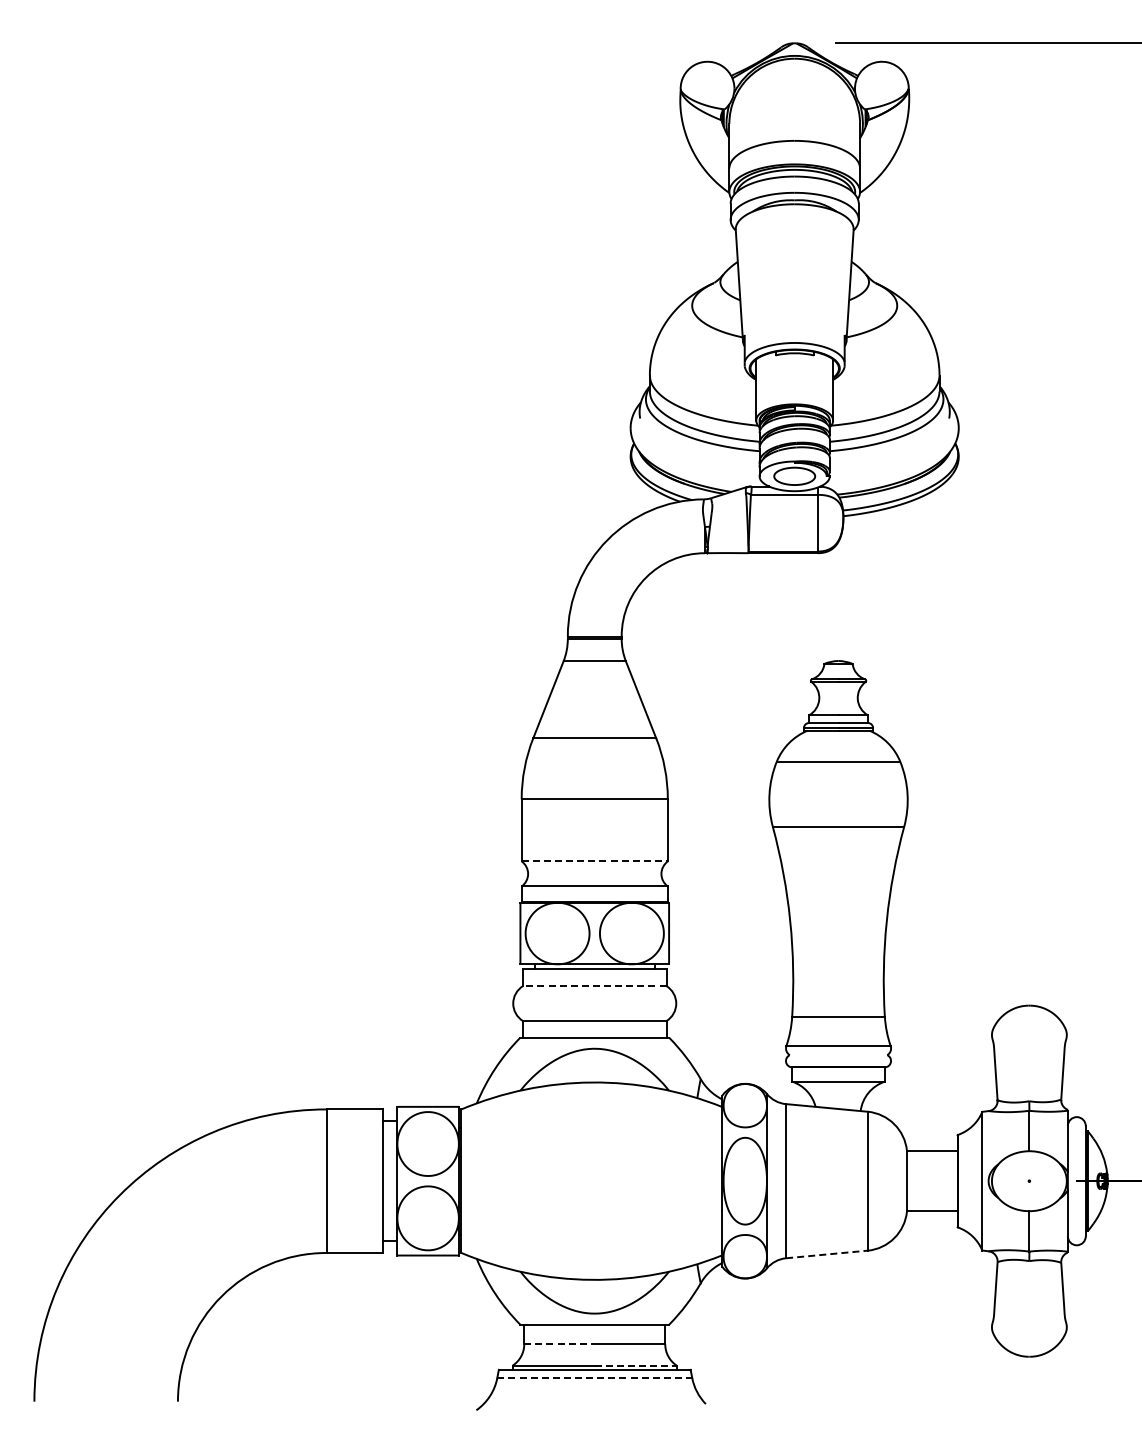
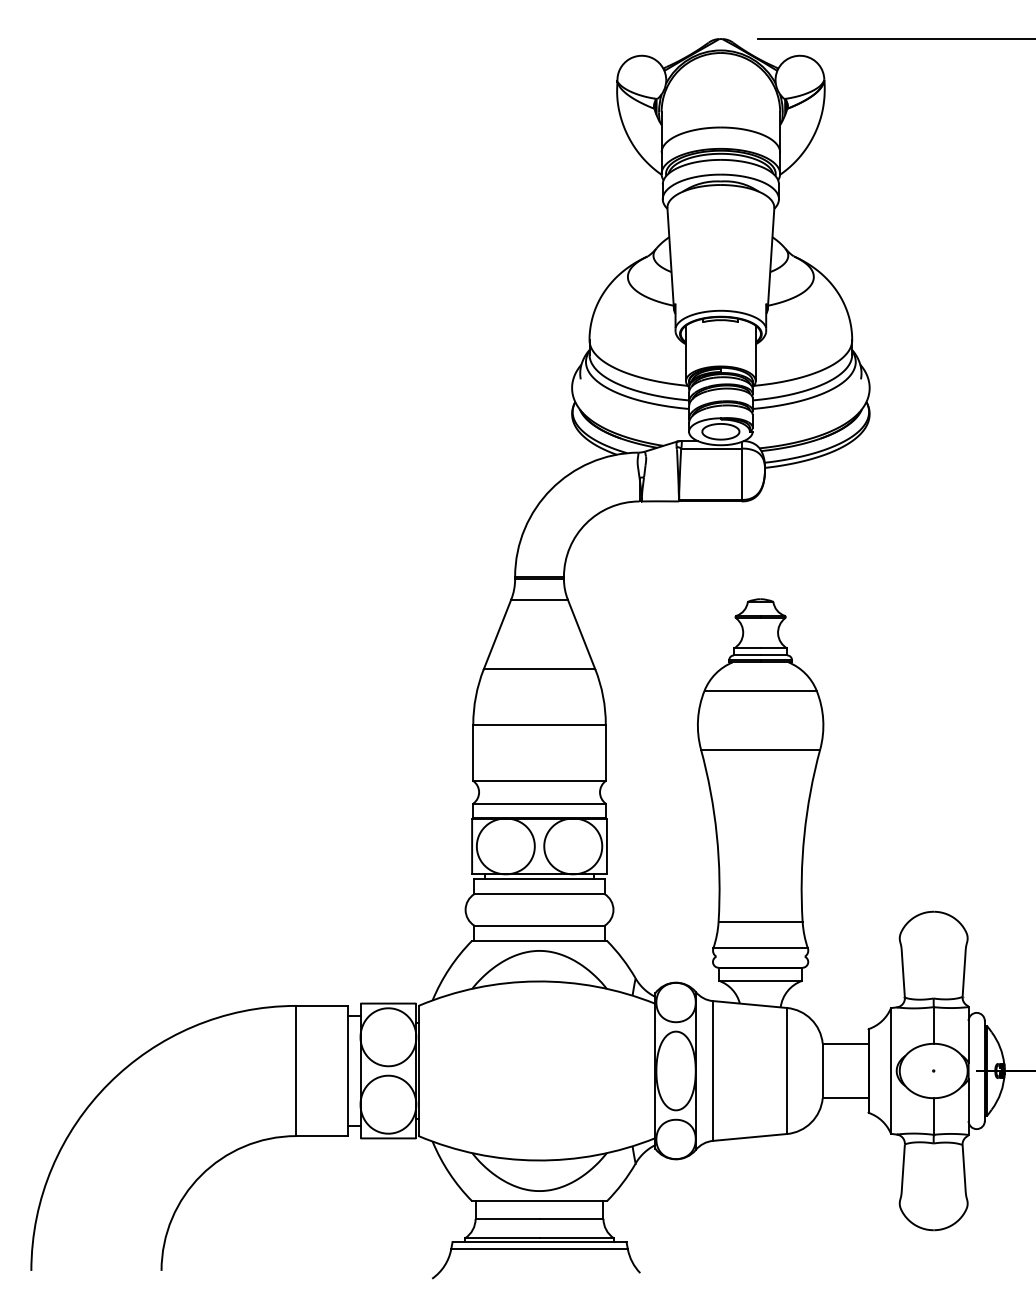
line: (595, 861) -> (540, 781), dashed -> solid
line: (594, 986) -> (539, 894), dashed -> solid
line: (826, 1254) -> (749, 1137), dashed -> solid
line: (560, 1344) -> (508, 1219), dashed -> solid
line: (636, 1365) -> (577, 1238), dashed -> solid
line: (595, 1377) -> (540, 1249), dashed -> solid

